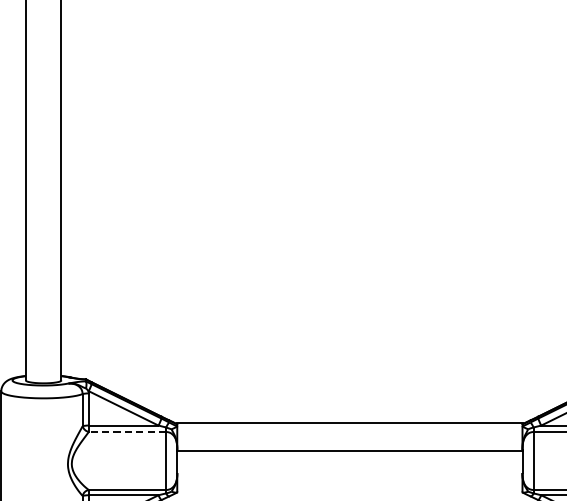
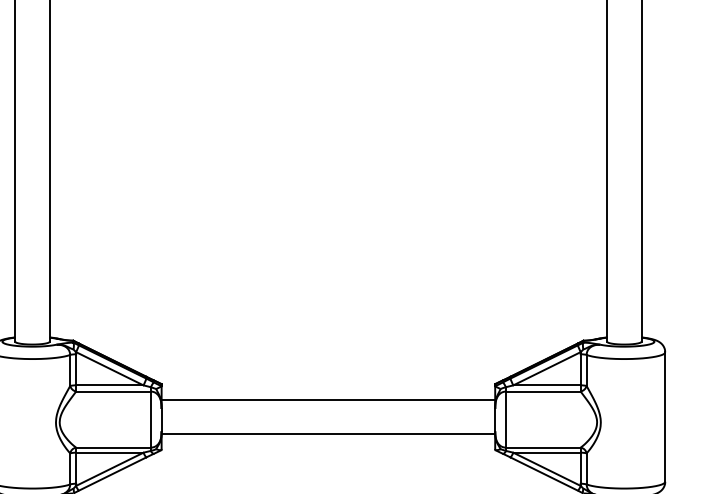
line: (349, 422) -> (328, 399), moved
line: (127, 431) -> (113, 391), dashed -> solid
line: (349, 451) -> (328, 434), moved

